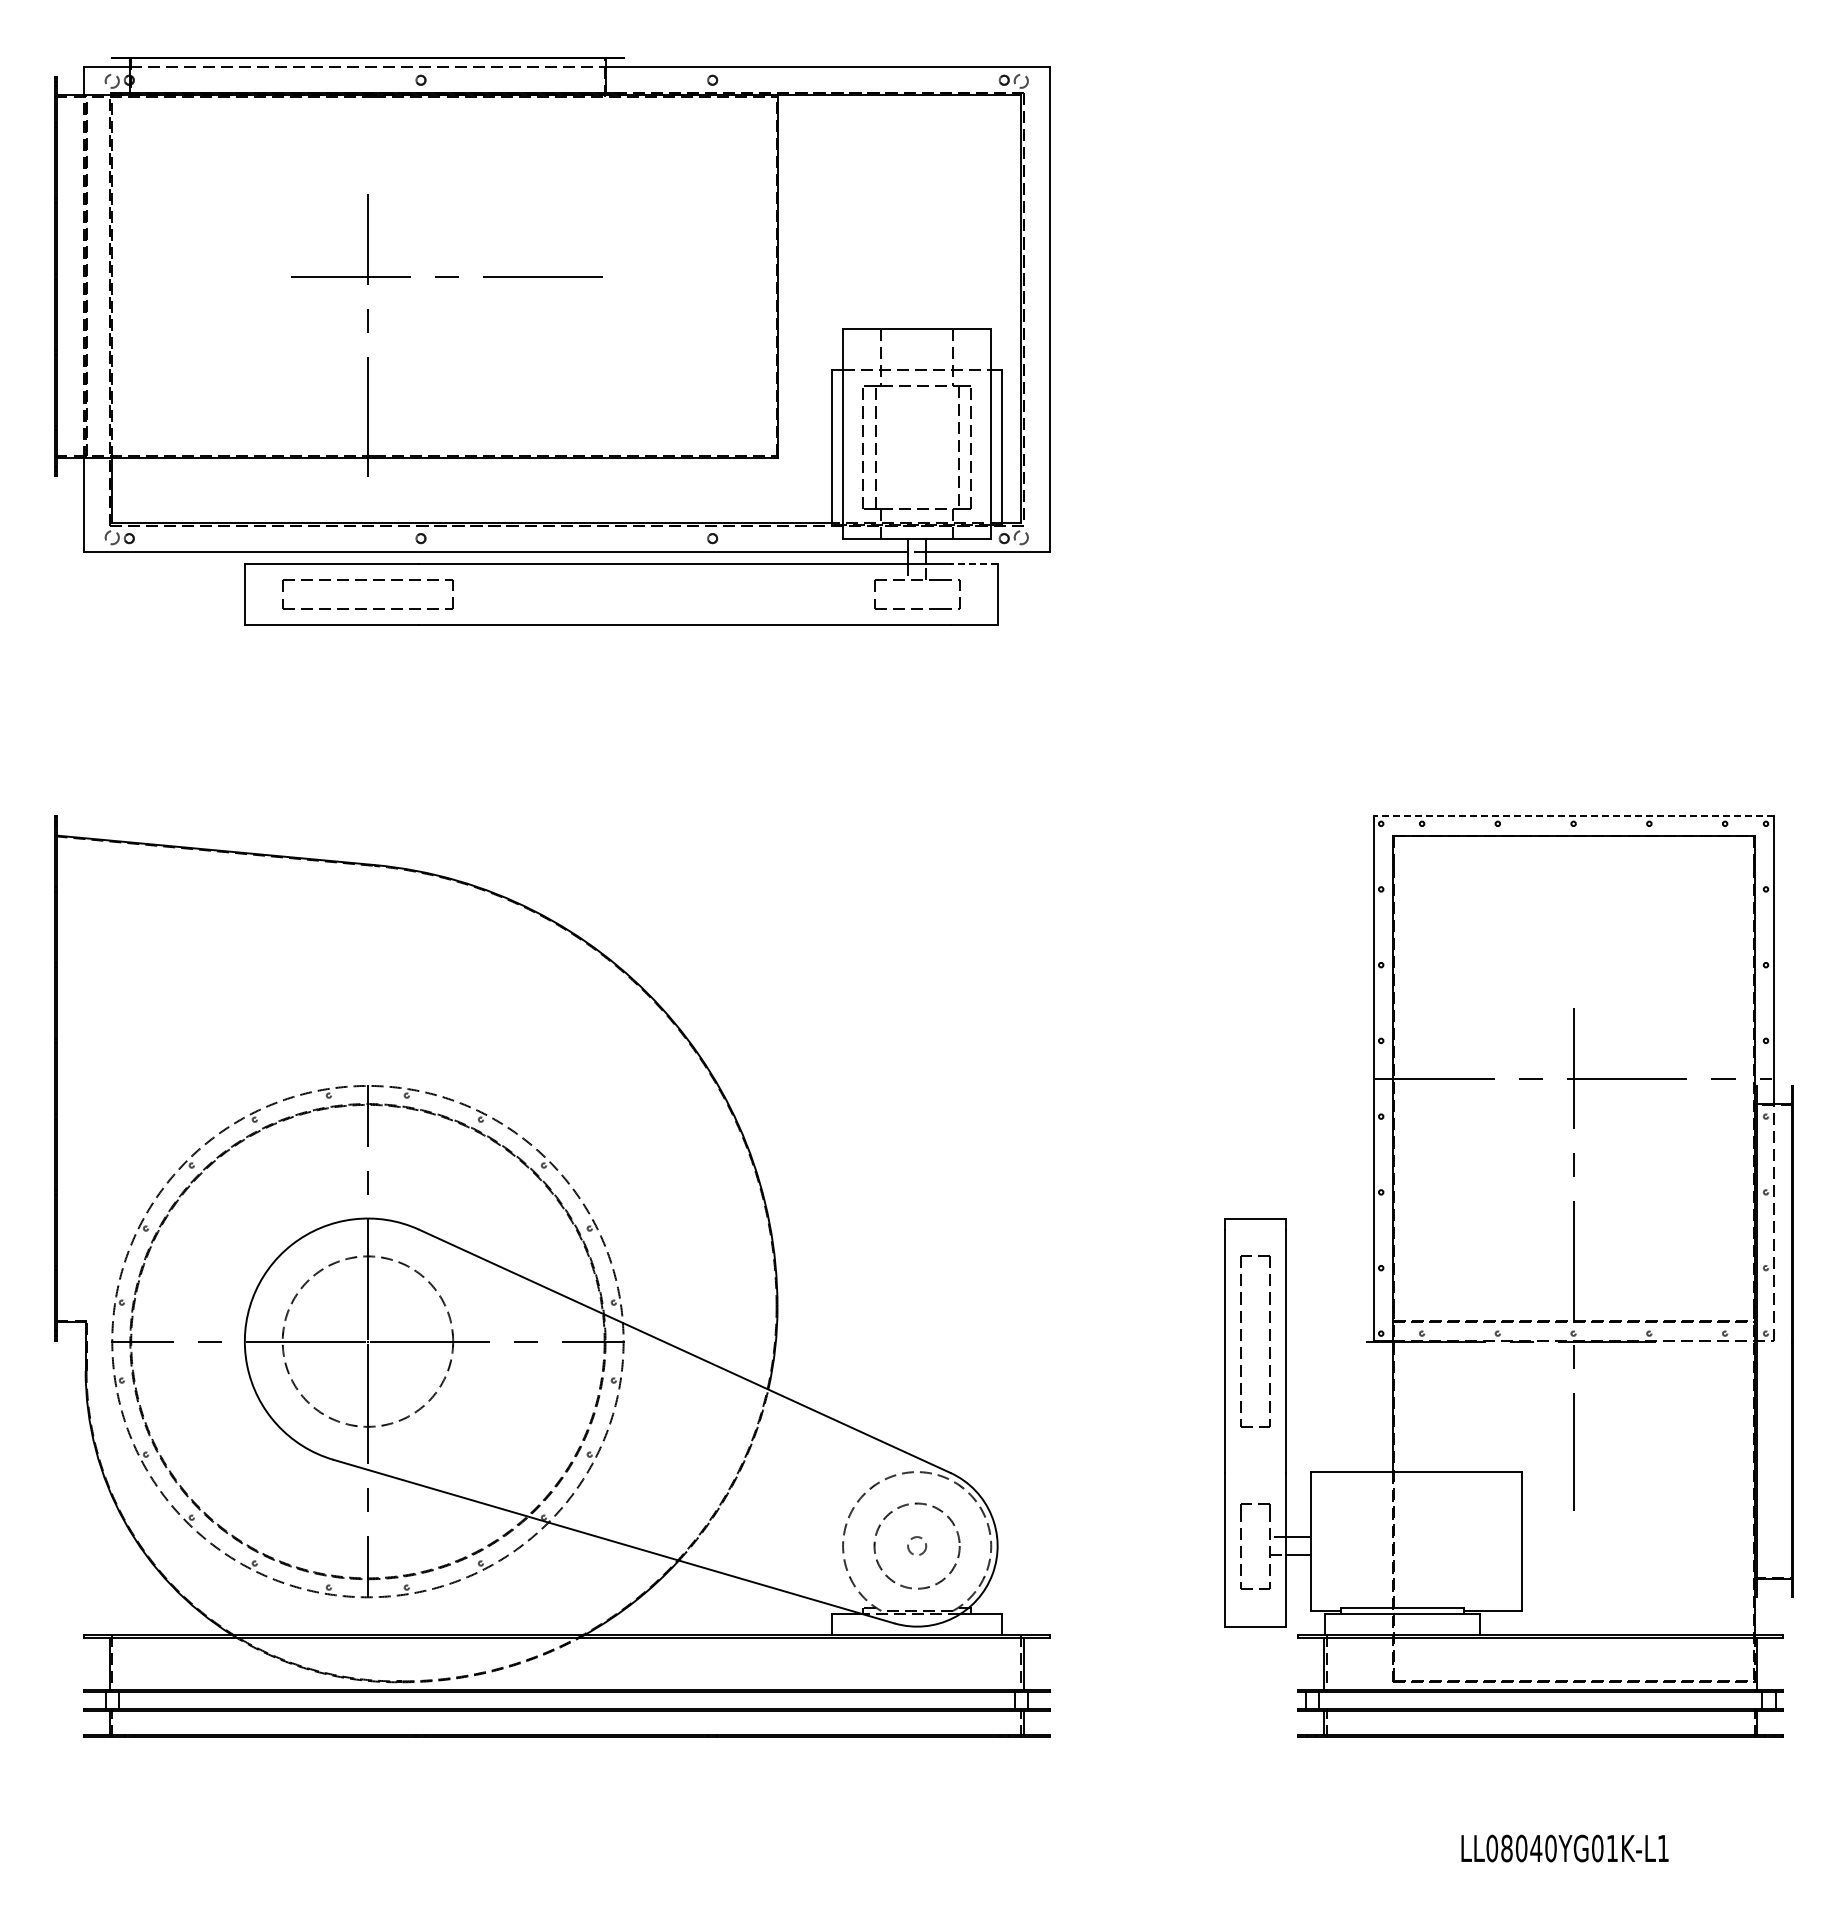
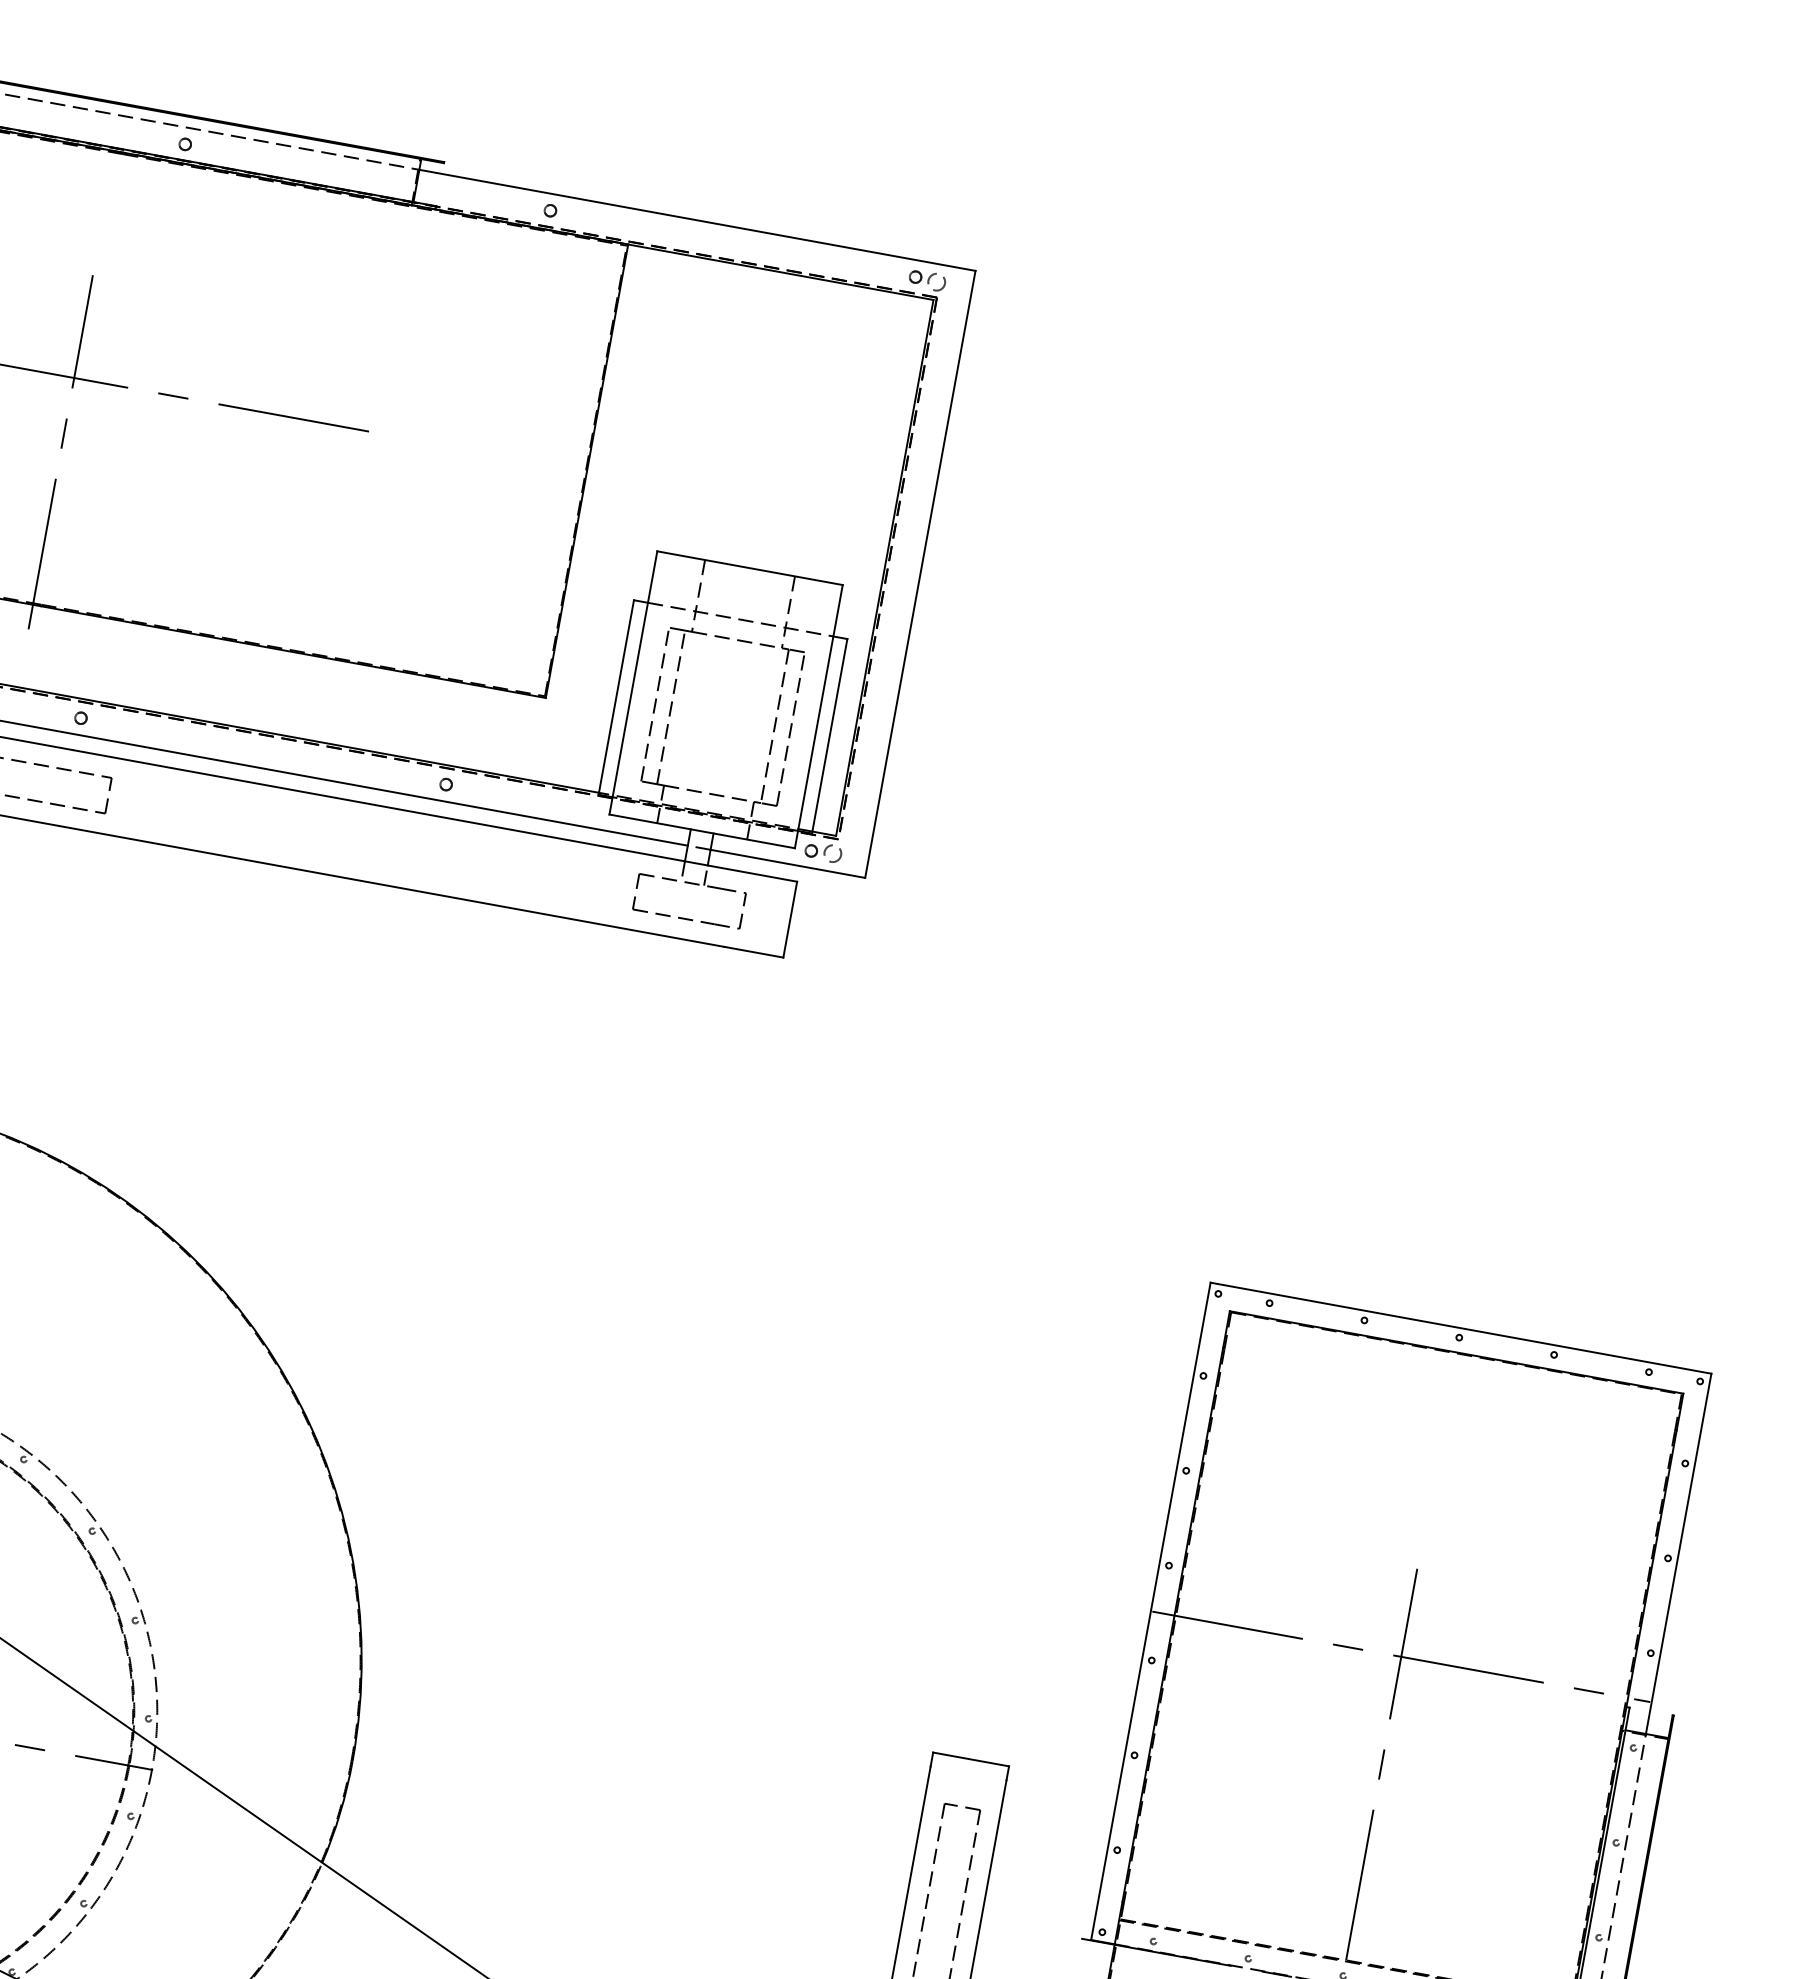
line: (974, 564) -> (768, 876), dashed -> solid
line: (1573, 816) -> (1460, 1328), dashed -> solid

